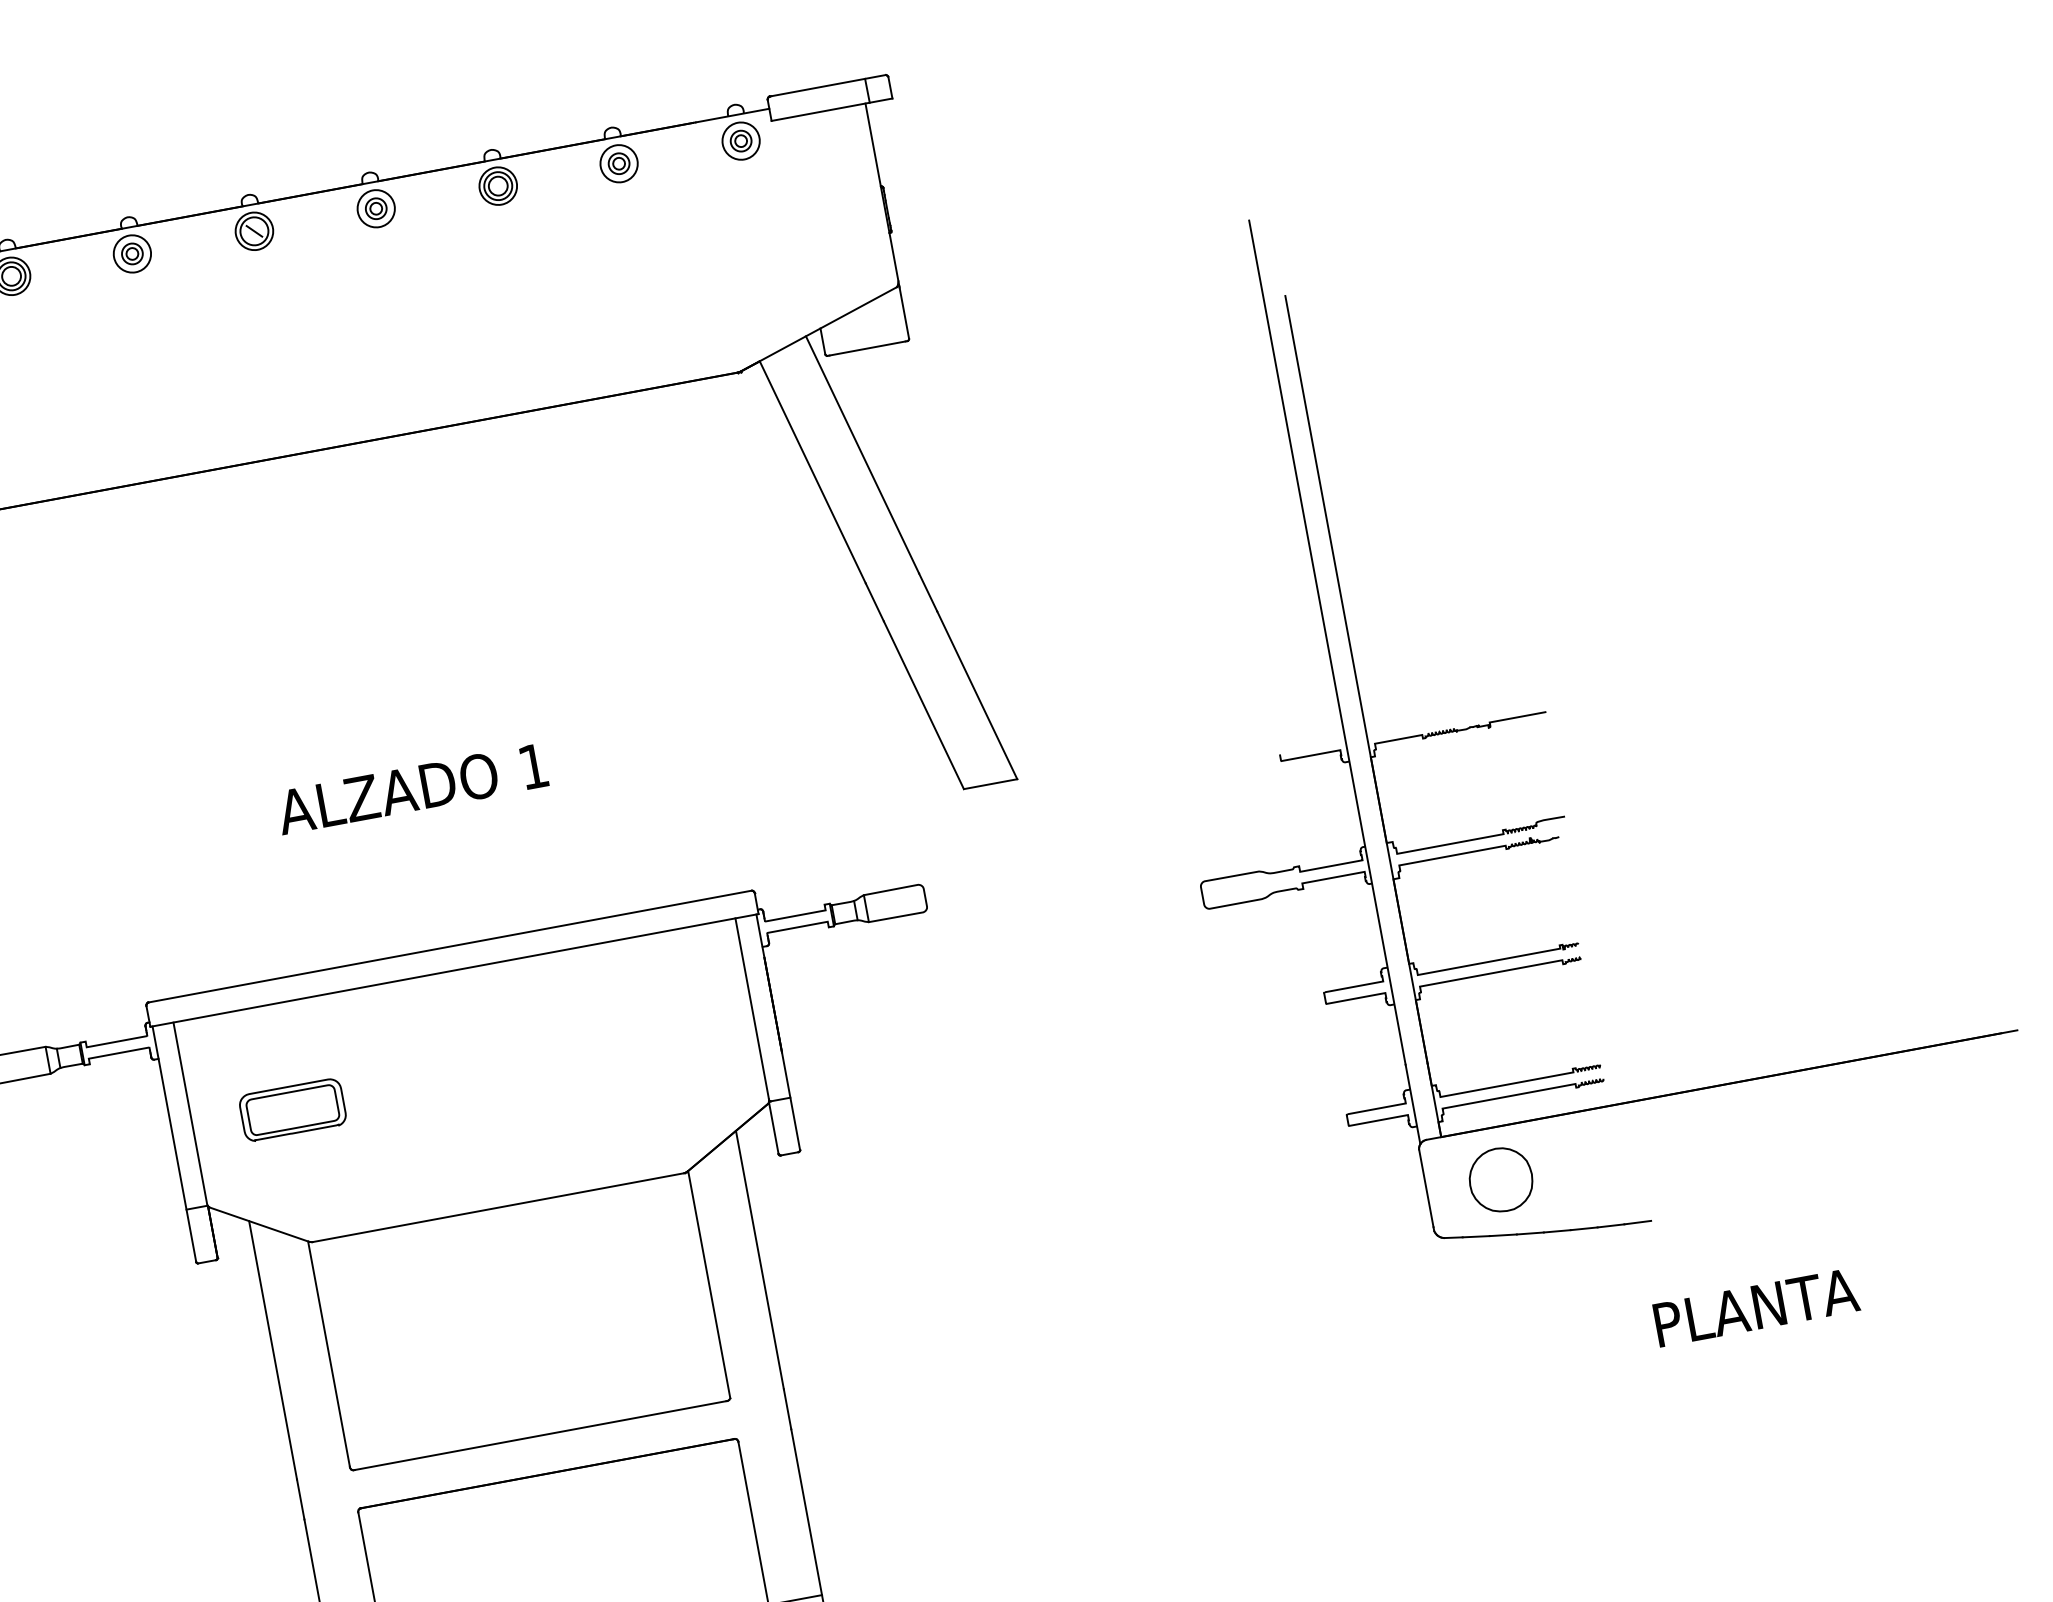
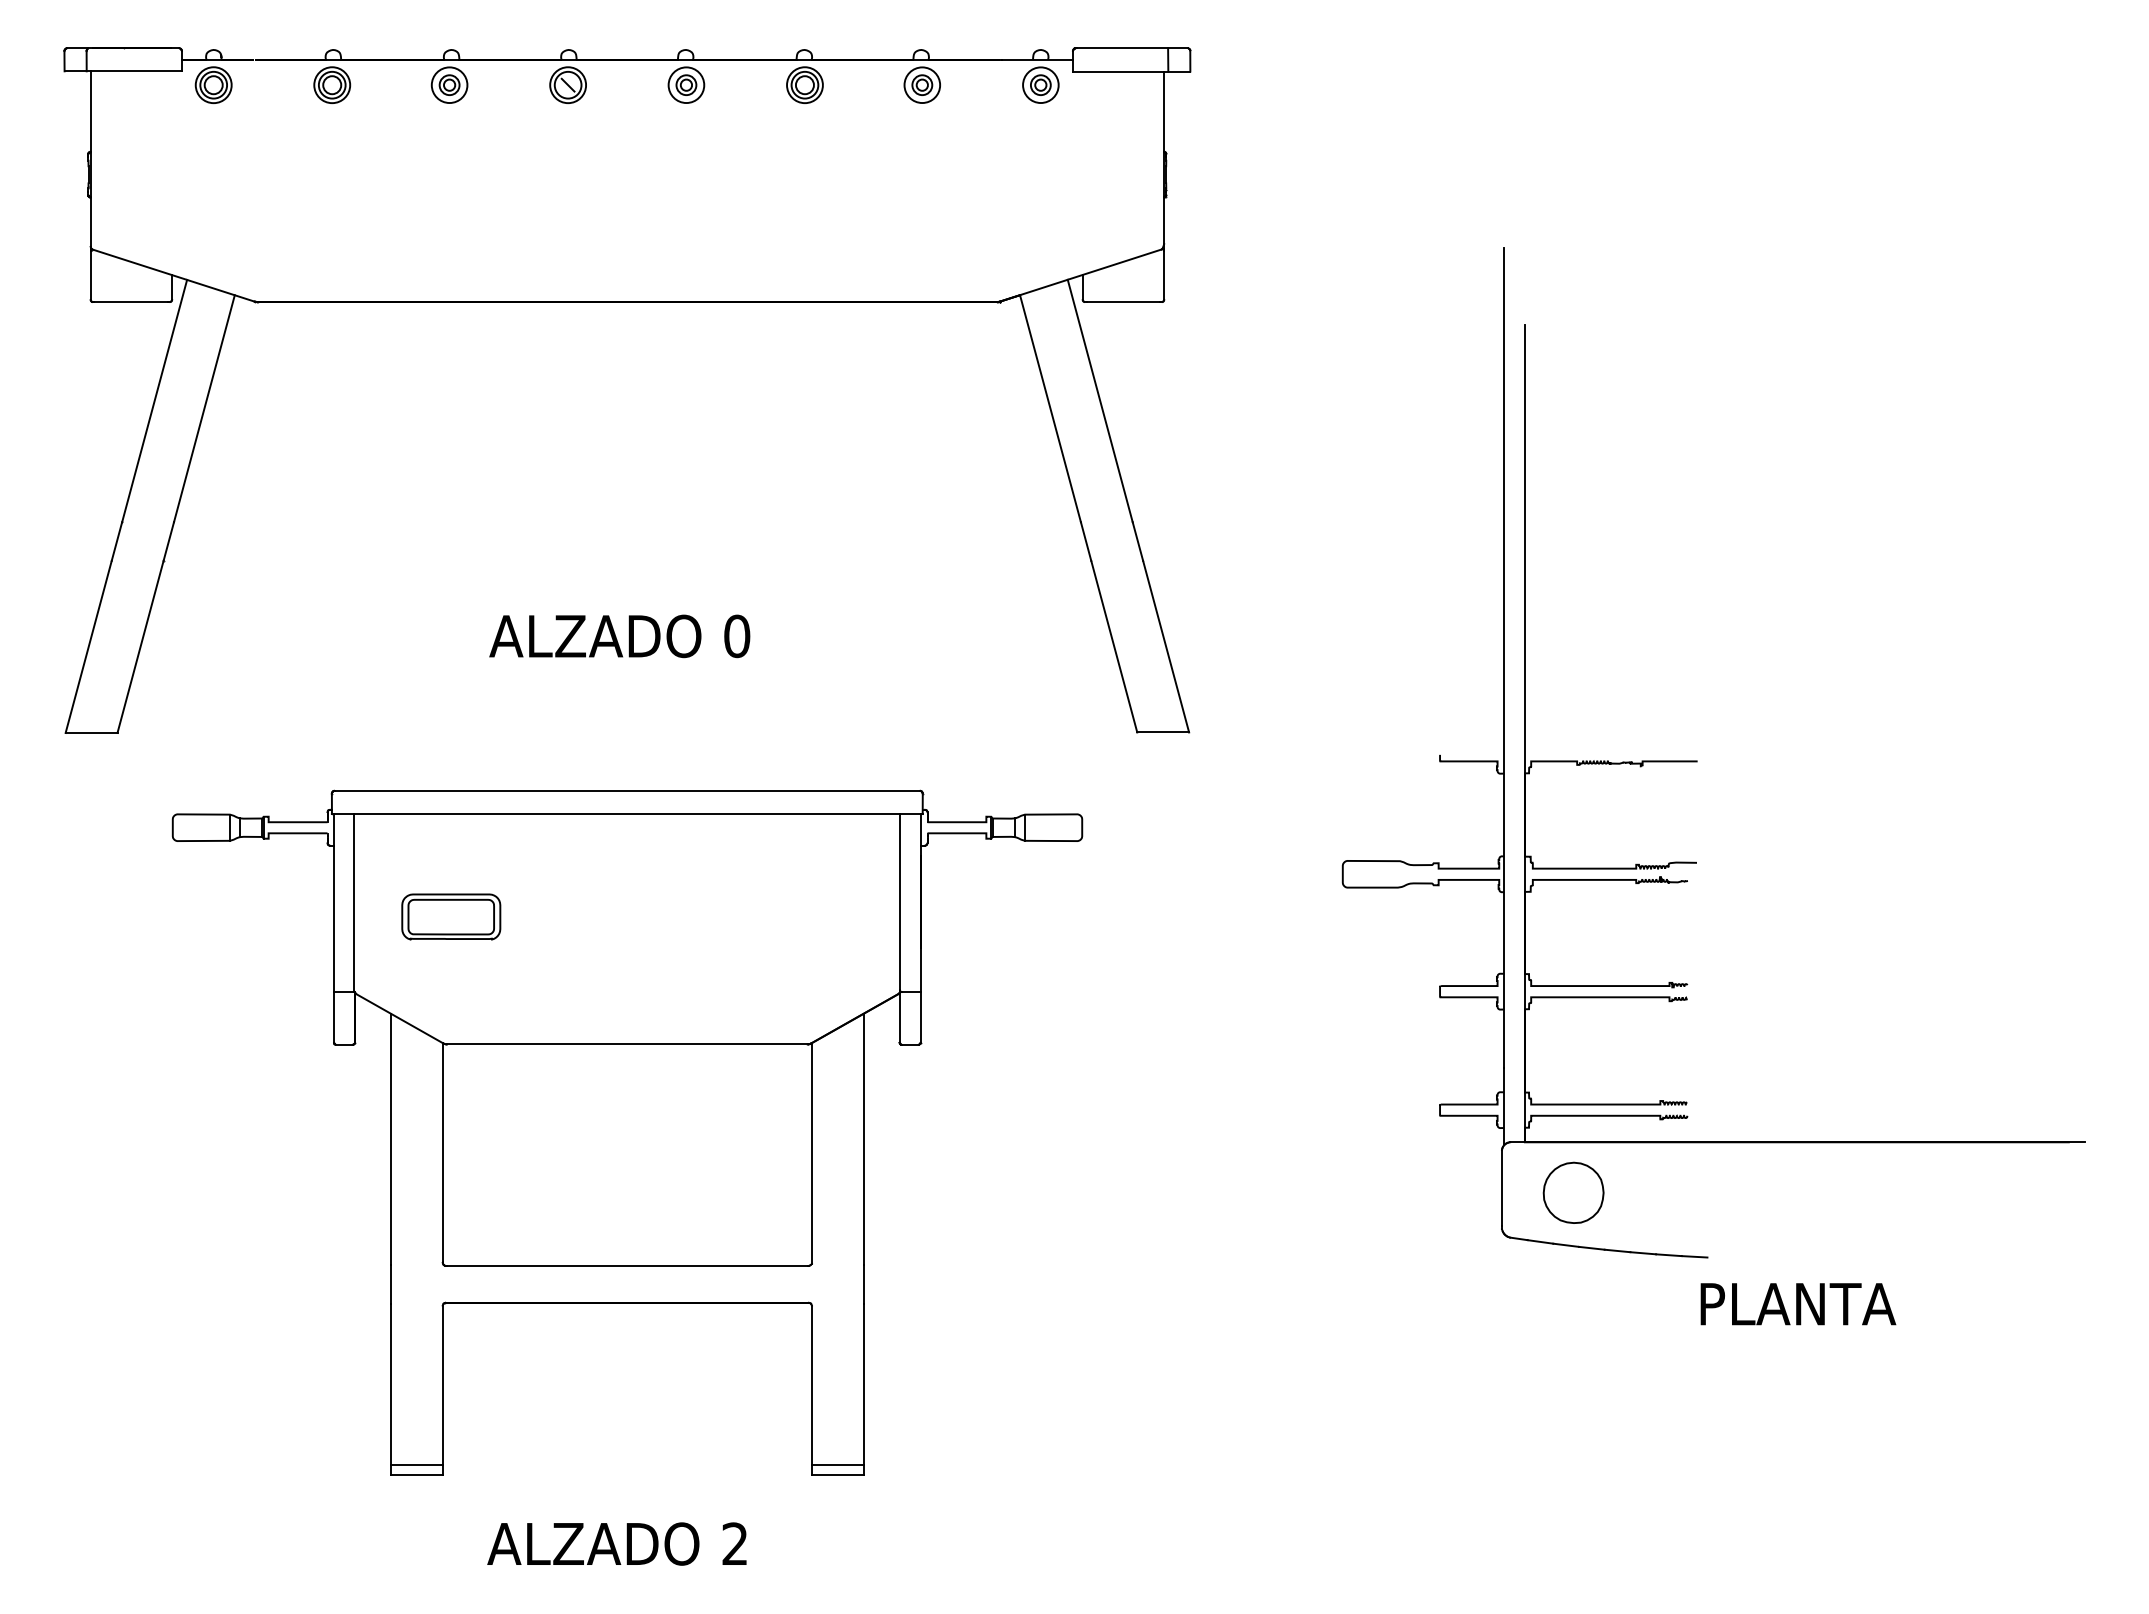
text: (534, 766) -> (737, 636), 1 -> 0
text: (1756, 1307) -> (1798, 1304), moved

